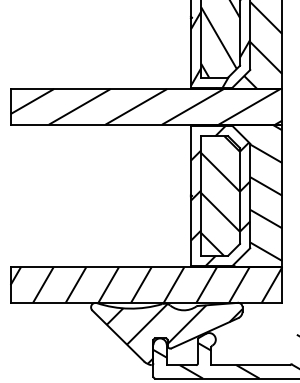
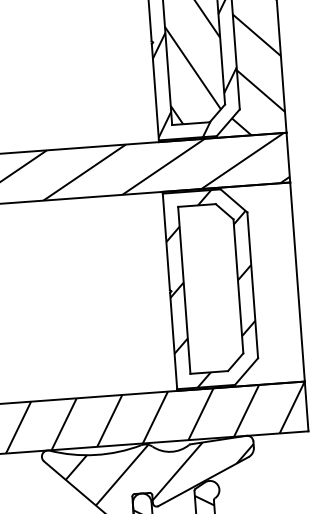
hatch: (220, 195) -> (211, 287), removed
hatch: (248, 195) -> (250, 284), removed

